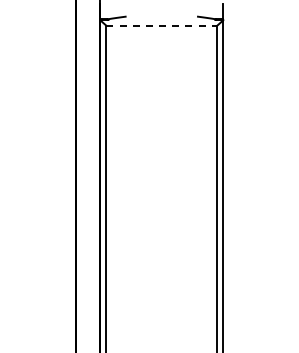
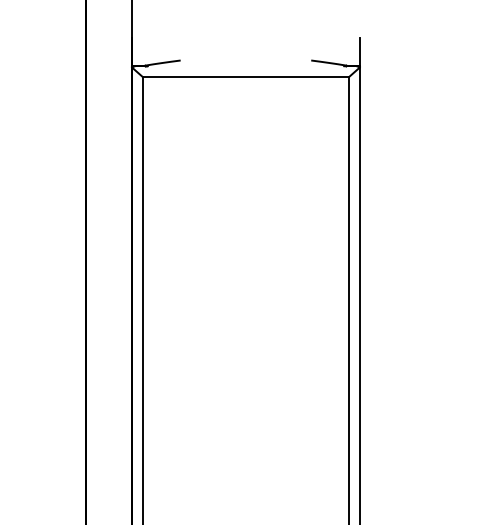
line: (162, 25) -> (247, 77), dashed -> solid

